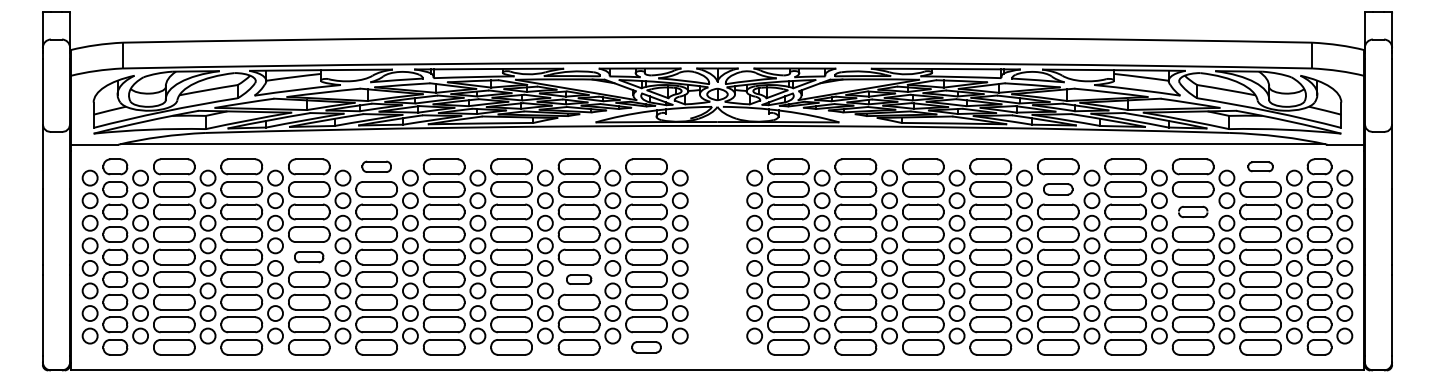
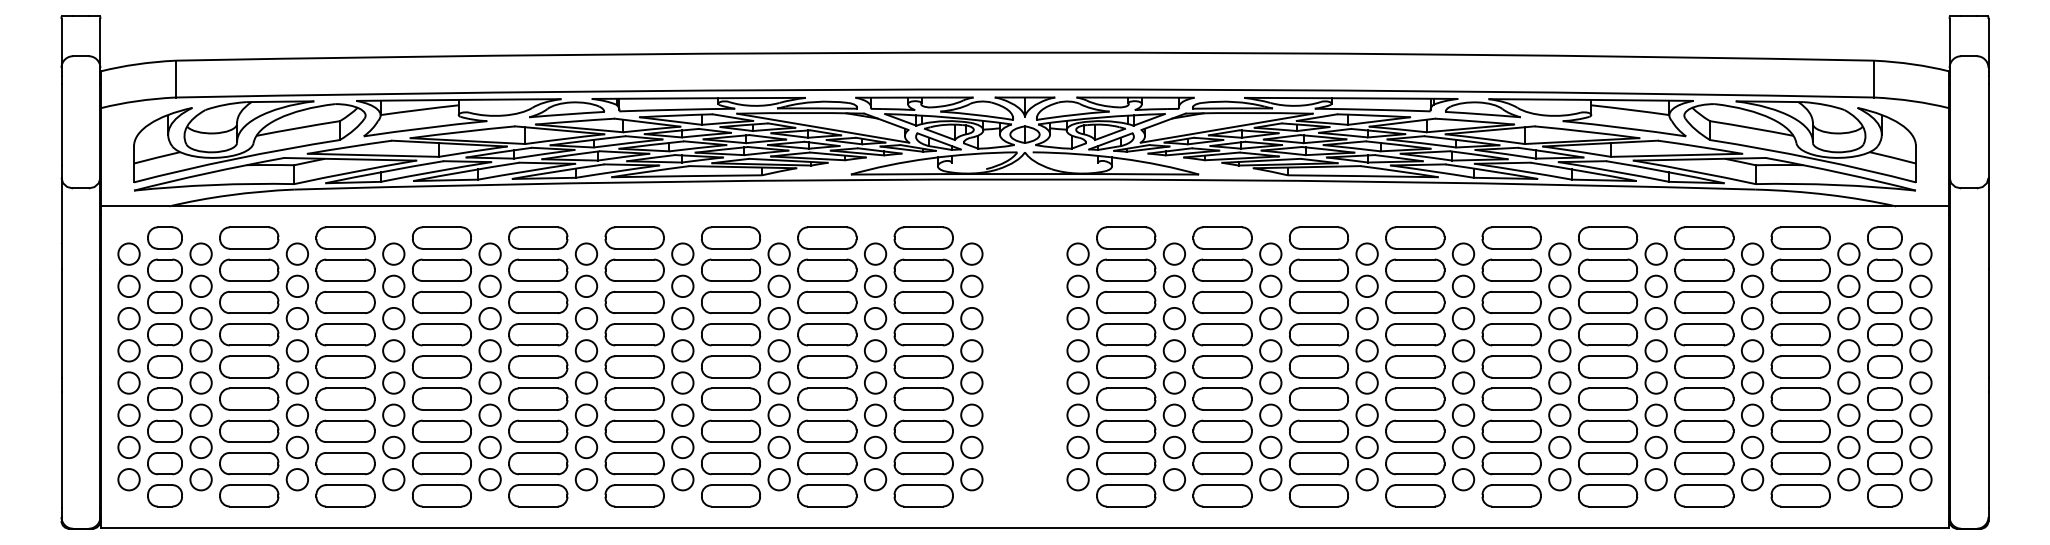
part: (376, 166) -> (538, 237), size x1.43
part: (1260, 166) -> (1800, 237), size x1.67
part: (1058, 188) -> (1511, 269), size x1.43
part: (1193, 212) -> (1704, 302), size x1.43
part: (308, 256) -> (441, 366), size x1.43
part: (579, 279) -> (827, 398), size x1.67
part: (646, 347) -> (923, 495), size x1.43

